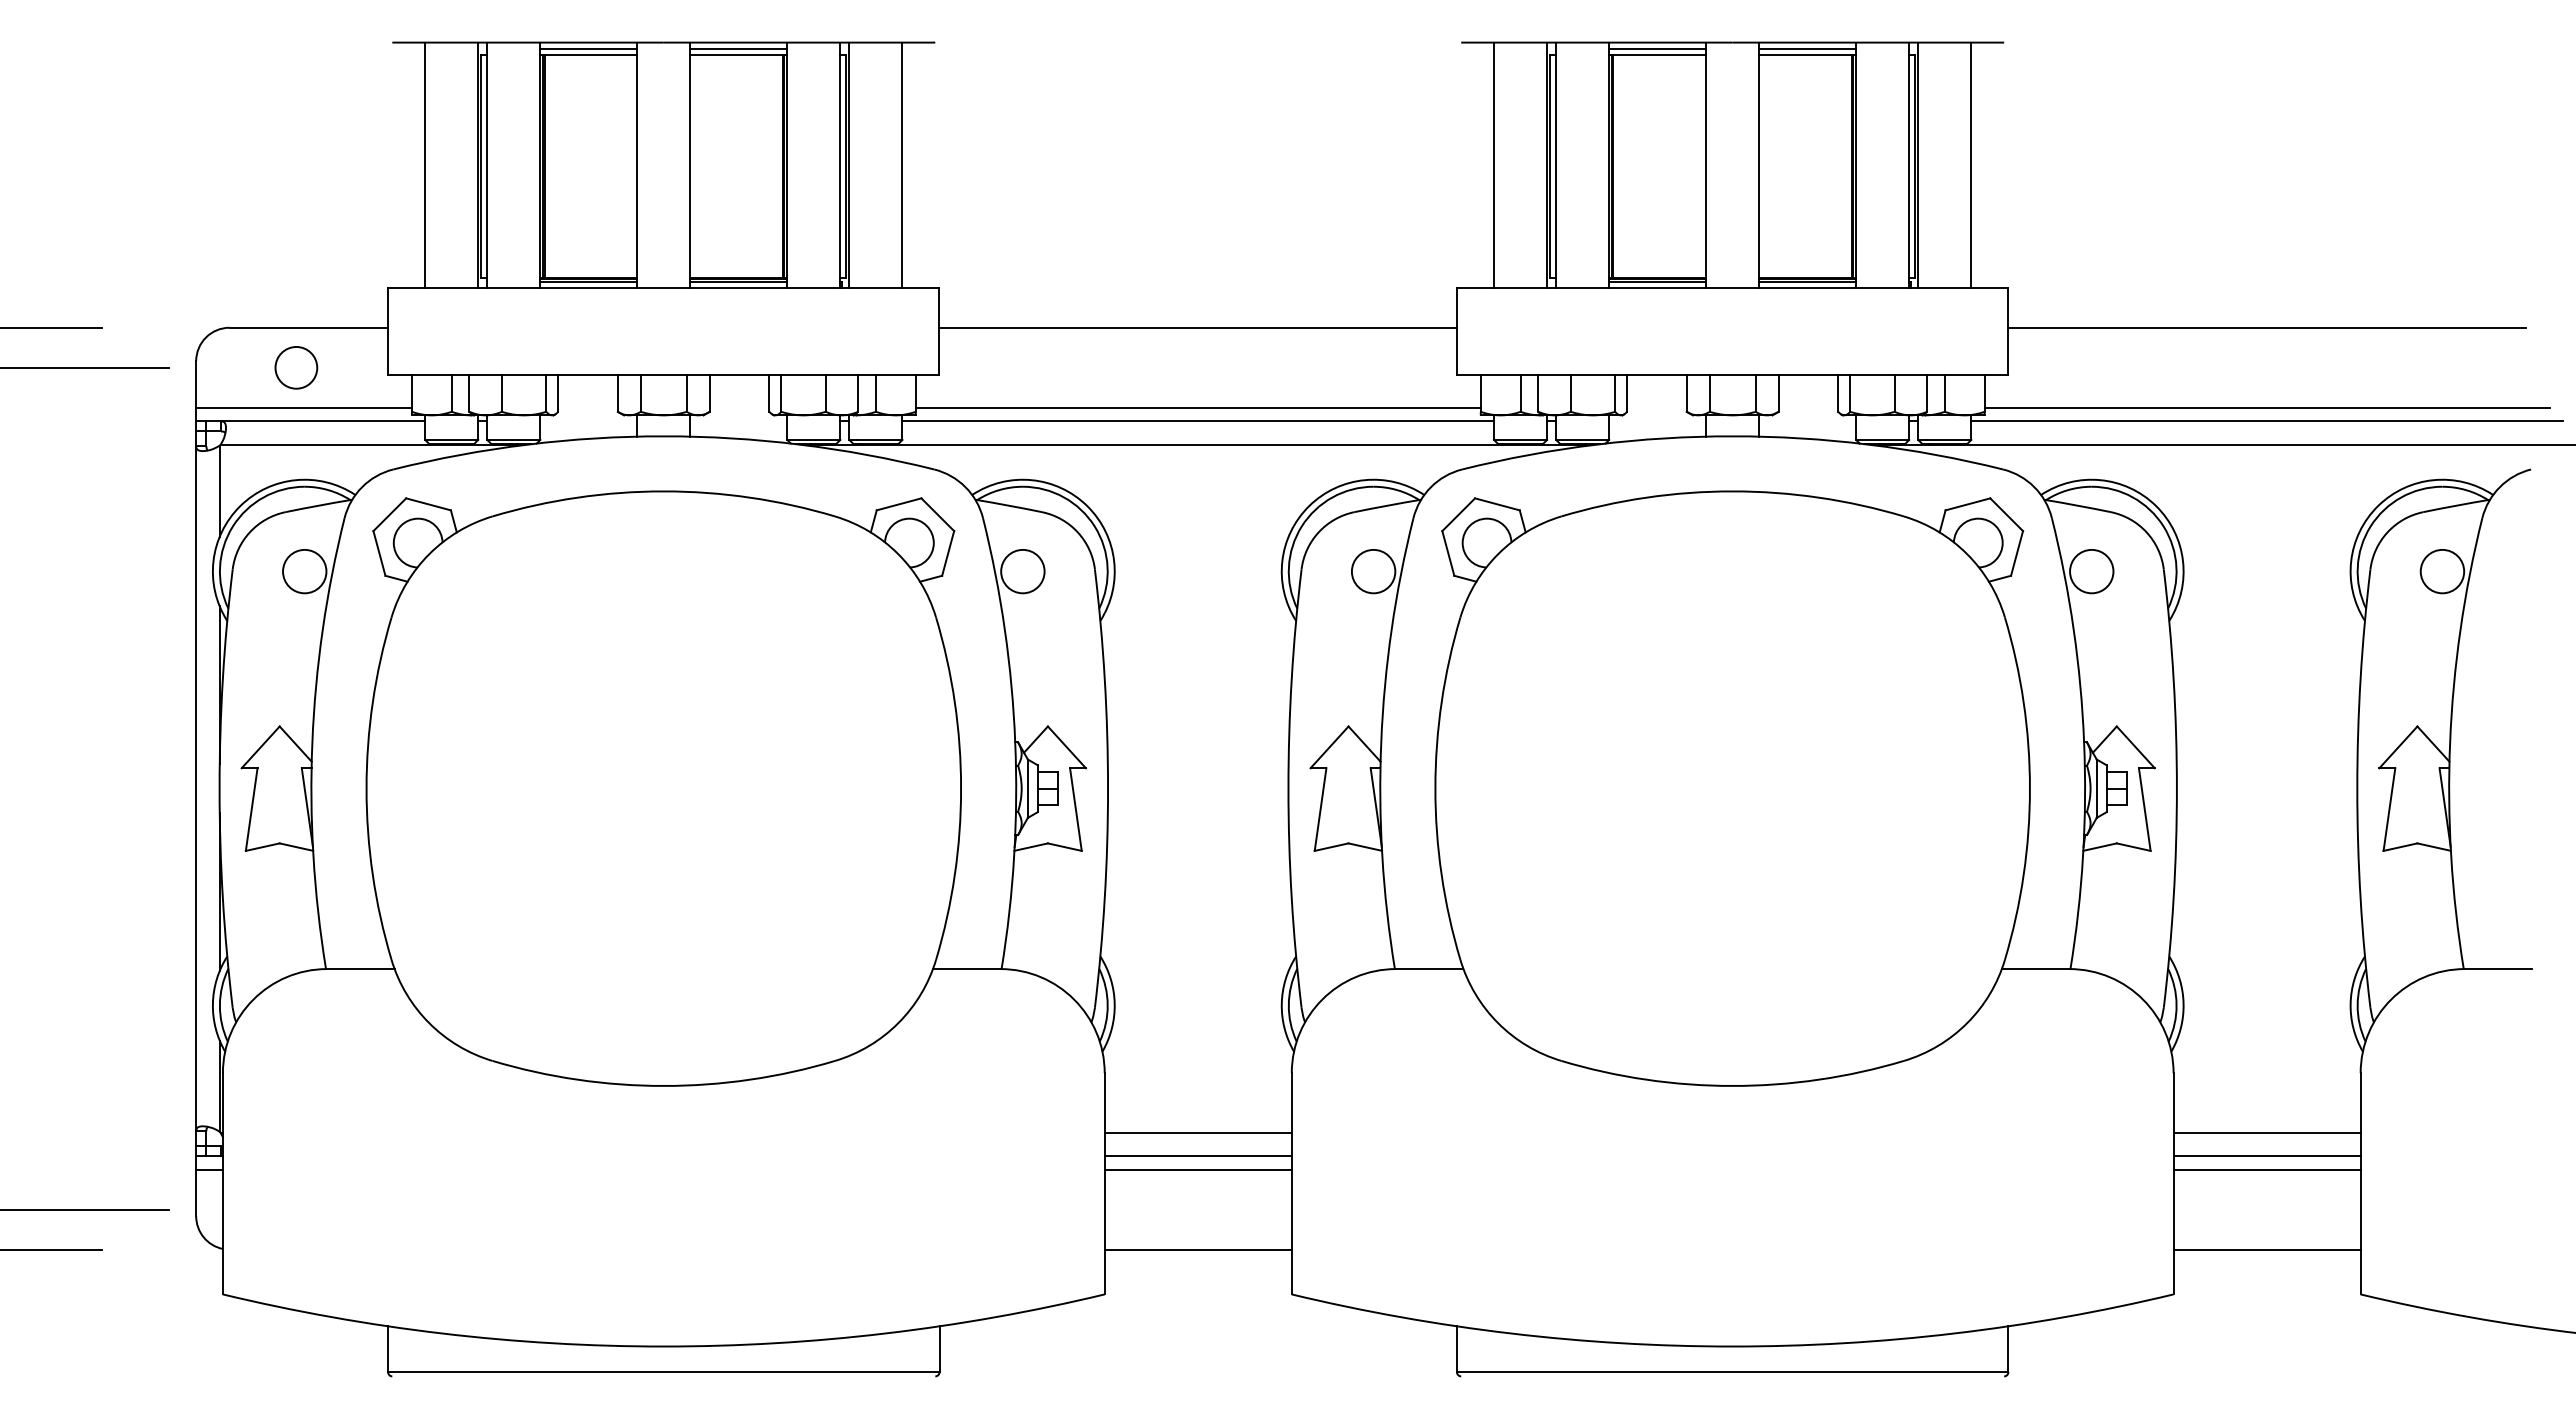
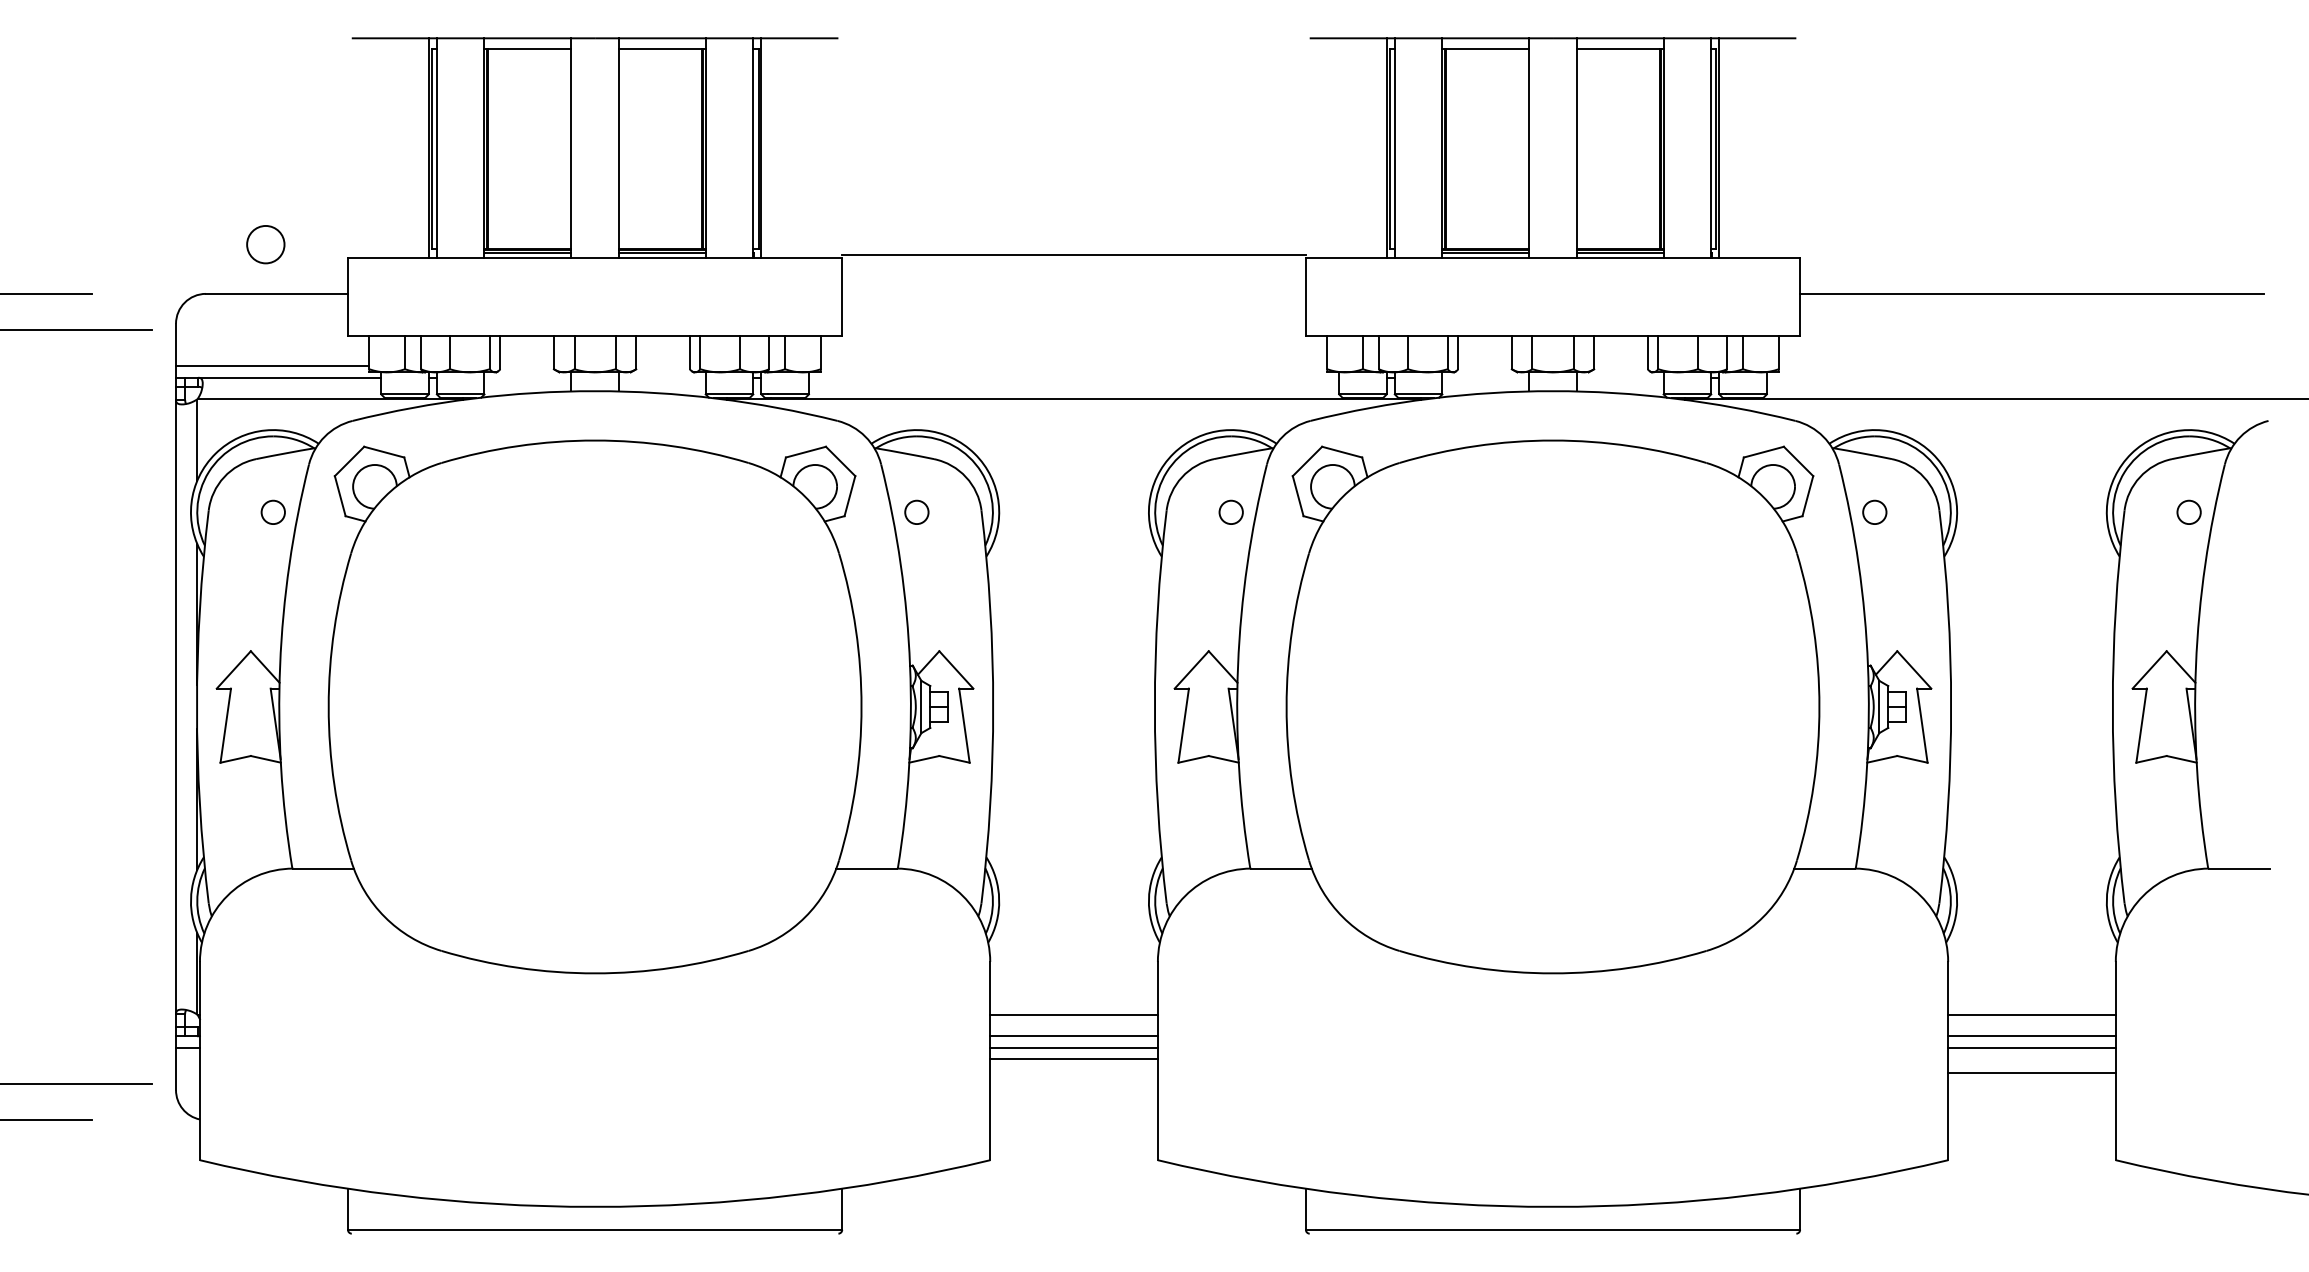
line: (588, 49) -> (527, 44), removed
line: (738, 49) -> (662, 44), removed
line: (1657, 49) -> (1485, 44), removed
line: (1807, 49) -> (1620, 44), removed
line: (425, 164) -> (381, 147), removed
line: (902, 164) -> (809, 147), removed
line: (1494, 164) -> (1339, 147), removed
line: (1971, 164) -> (1767, 147), removed
line: (1198, 327) -> (1074, 255), moved
circle: (296, 367) -> (265, 244), moved
line: (1197, 407) -> (1073, 365), removed
line: (2266, 407) -> (2031, 365), removed
line: (1198, 421) -> (1074, 377), removed
line: (2266, 421) -> (2031, 377), removed
circle: (304, 571) -> (273, 512), size x0.6
circle: (1022, 571) -> (916, 512), size x0.6
circle: (1373, 571) -> (1231, 512), size x0.6
circle: (2091, 571) -> (1874, 512), size x0.6
circle: (2442, 571) -> (2189, 512), size x0.6
line: (1197, 1249) -> (1073, 1059), moved
line: (2266, 1249) -> (2031, 1073), moved

